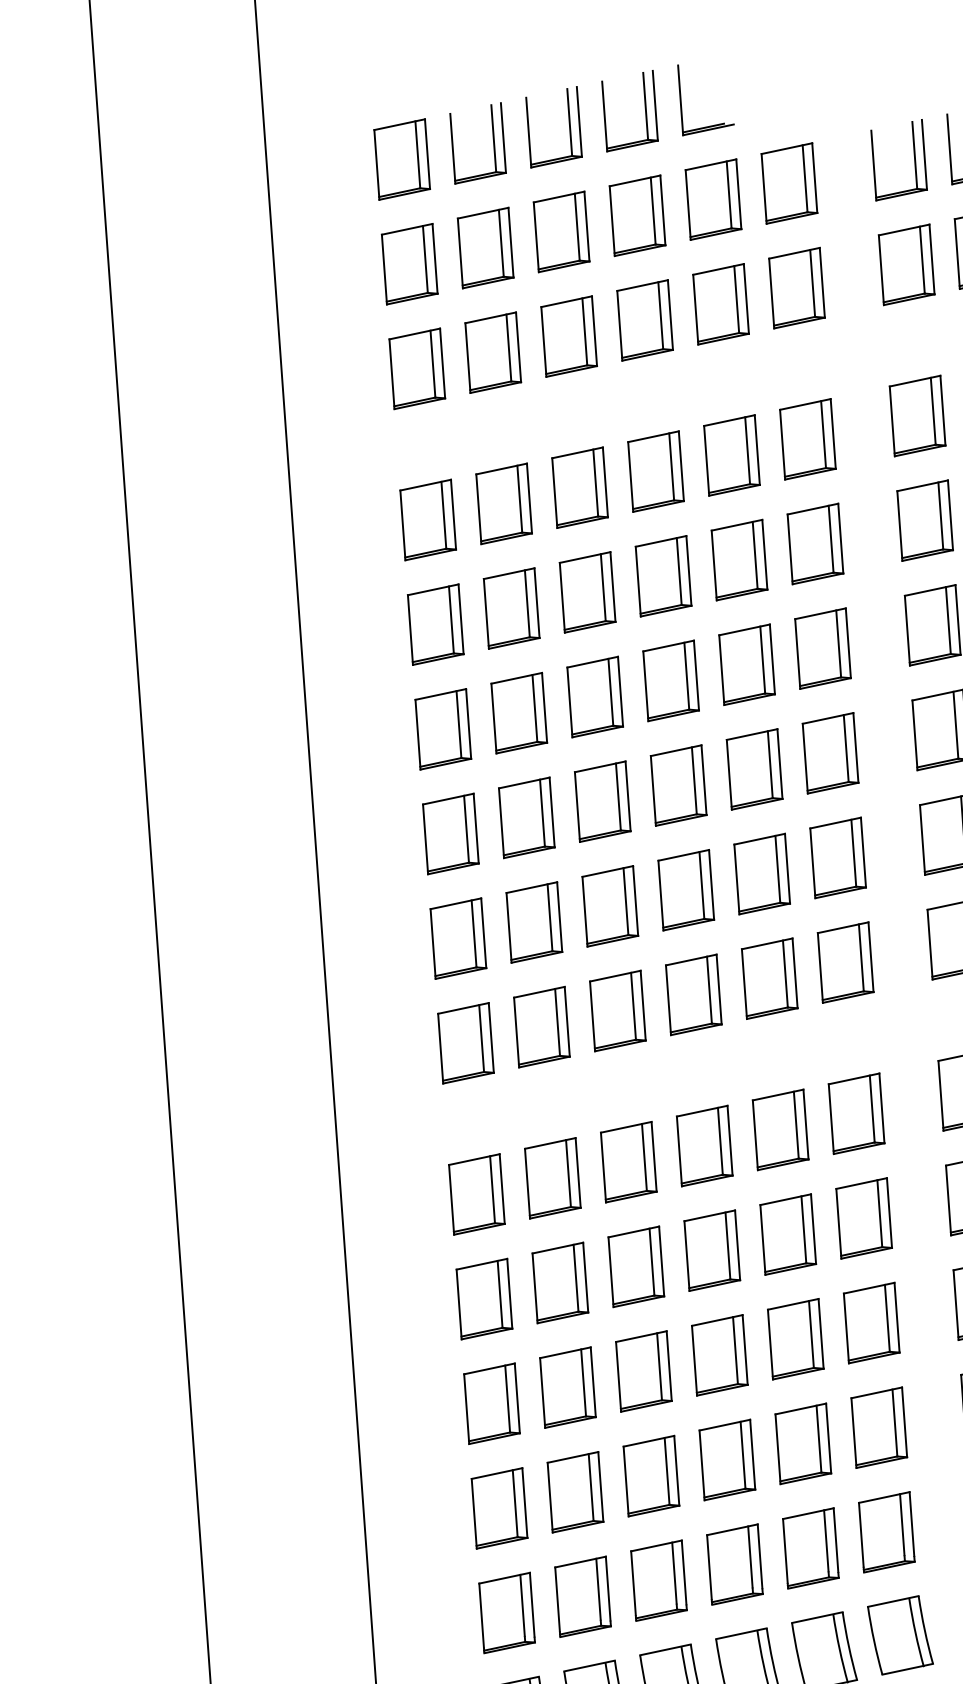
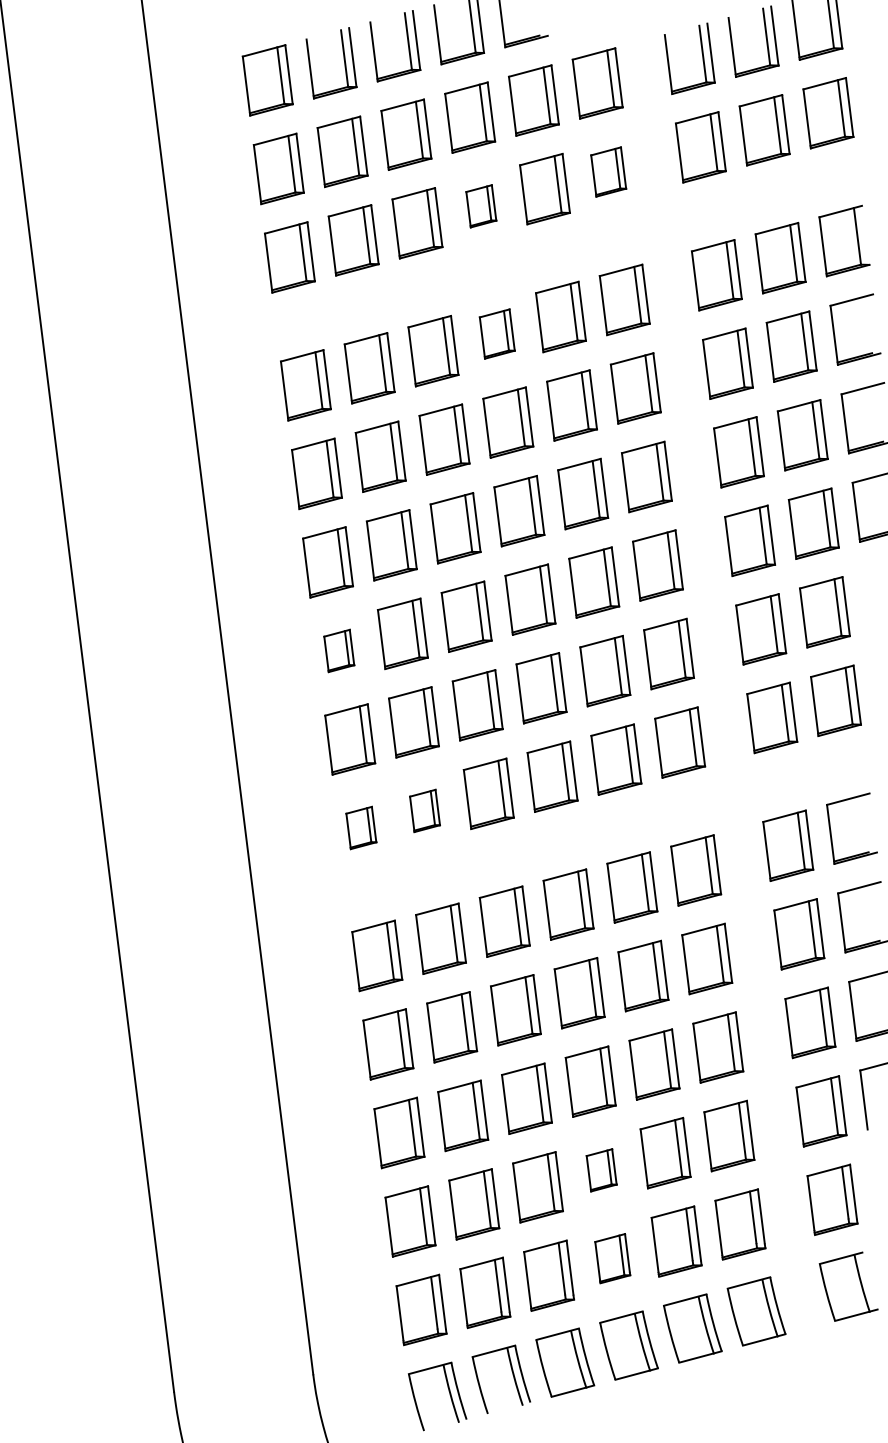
part: (796, 287) -> (608, 171), size x0.7
part: (645, 320) -> (481, 206), size x0.6
part: (656, 470) -> (497, 333), size x0.7
part: (451, 833) -> (339, 650), size x0.6
part: (541, 1026) -> (424, 810), size x0.6
part: (466, 1042) -> (361, 827), size x0.6
part: (727, 1460) -> (601, 1170), size x0.6
part: (734, 1564) -> (612, 1258), size x0.7

